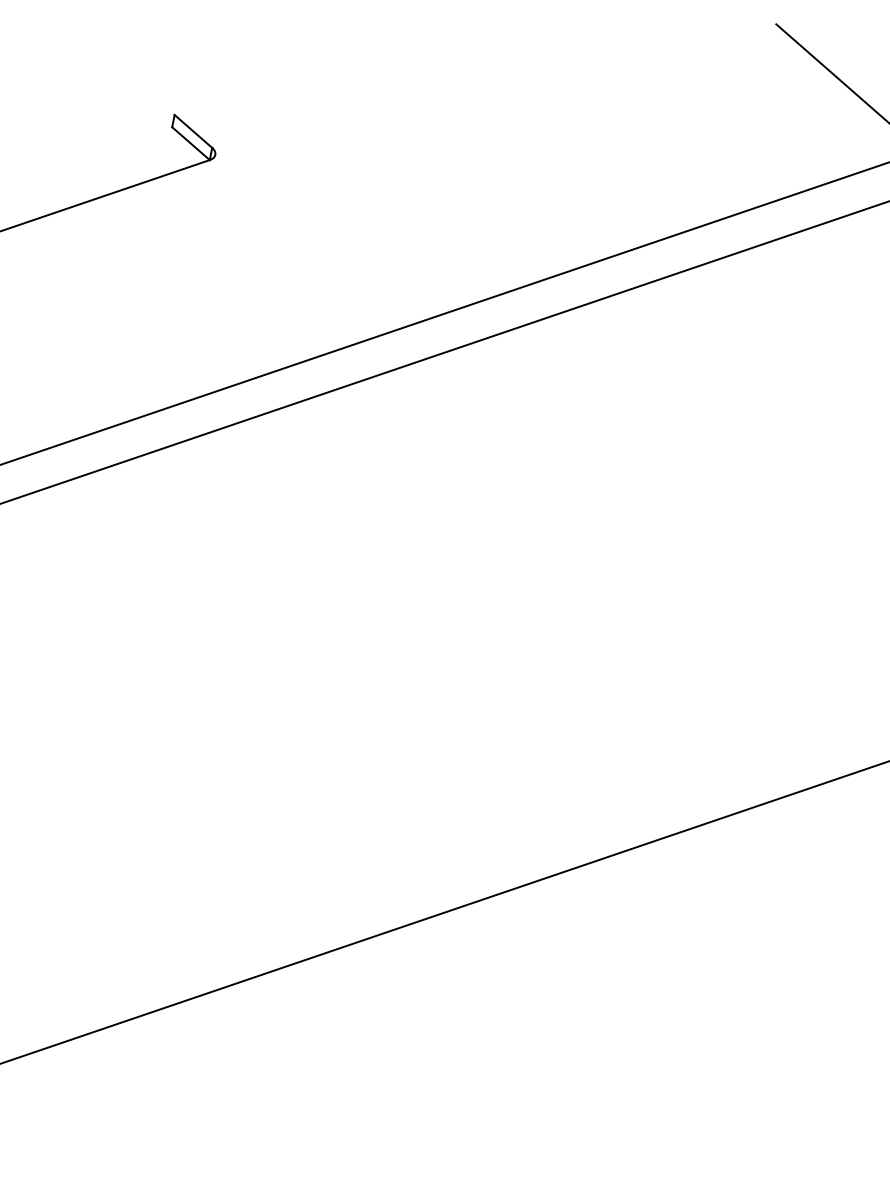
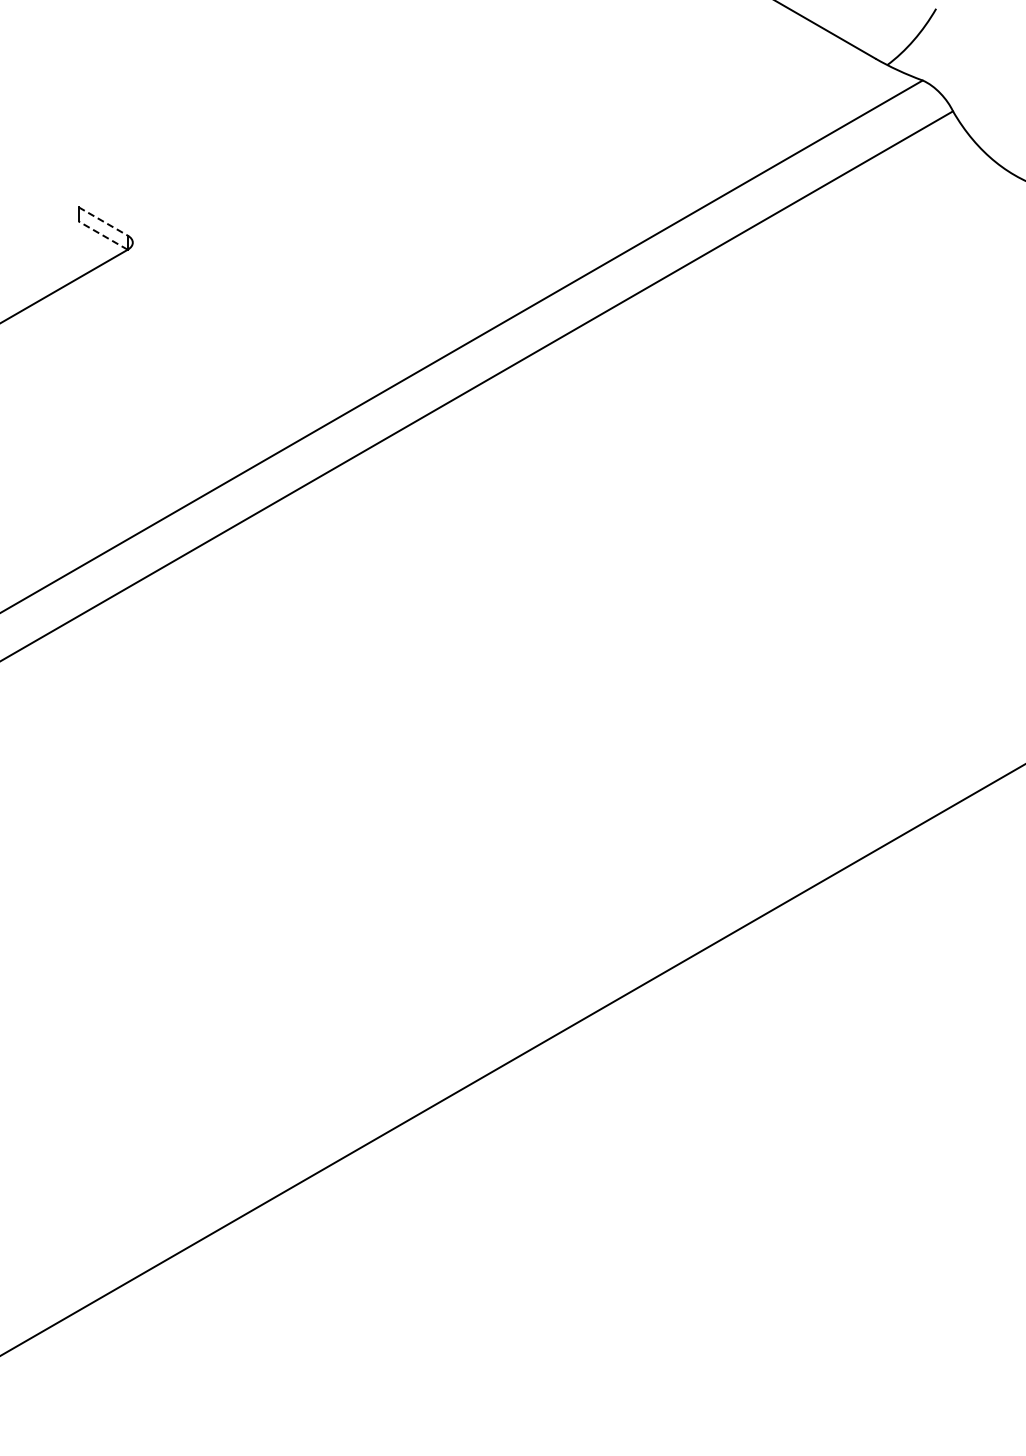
line: (193, 131) -> (103, 221), solid -> dashed
line: (190, 143) -> (102, 235), solid -> dashed

